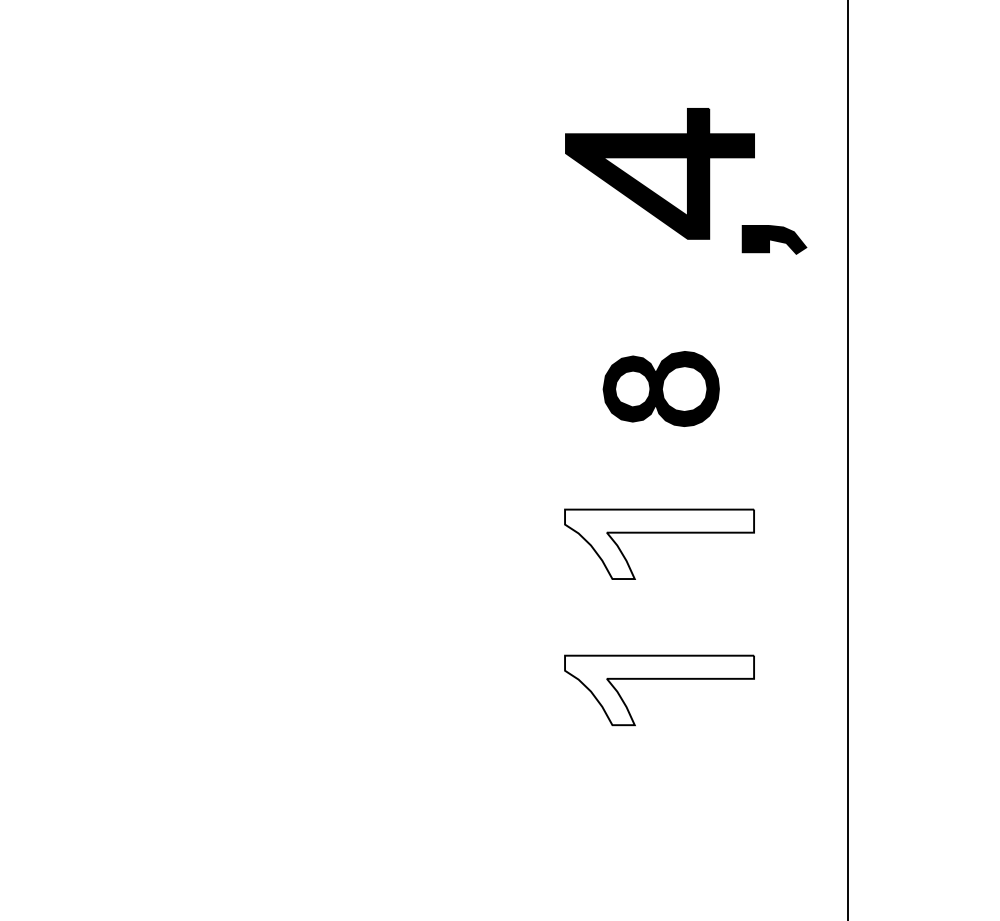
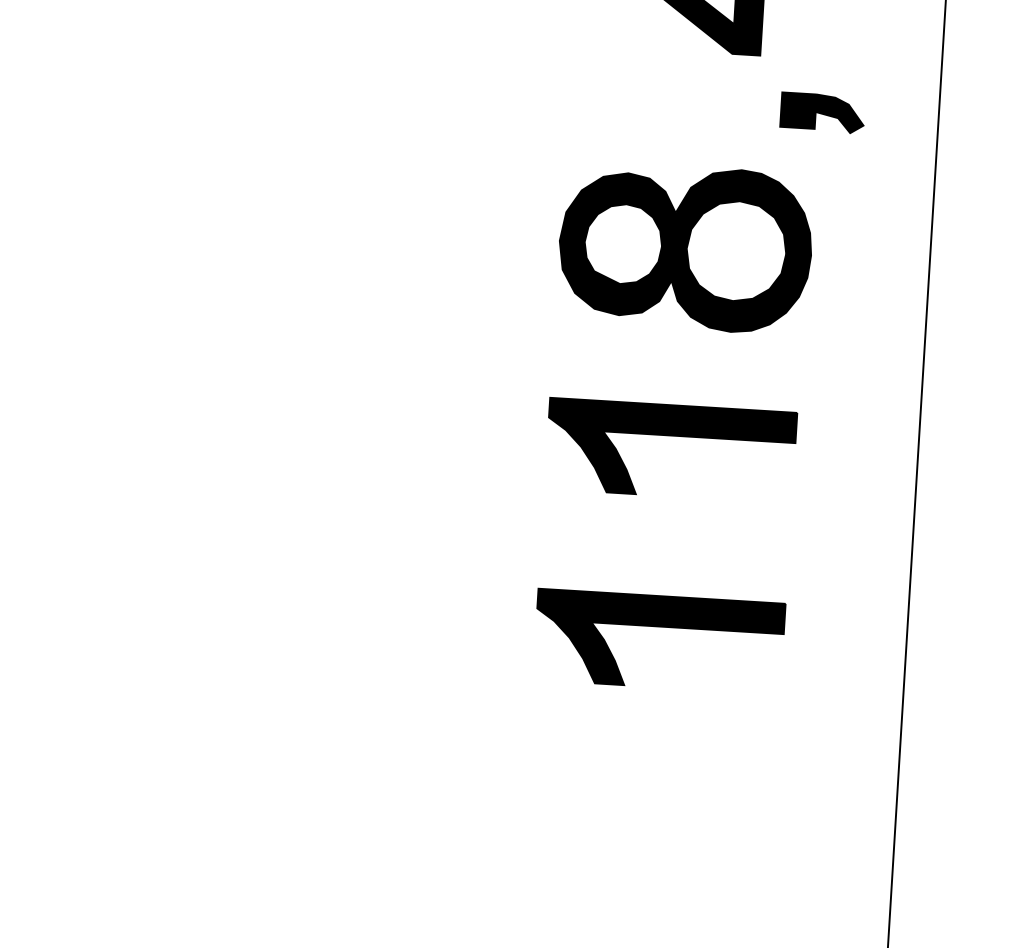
part: (774, 239) -> (822, 112), moved
part: (661, 388) -> (685, 247), size x1.67
fill: (659, 544) -> (670, 450), added
fill: (659, 690) -> (659, 641), added

